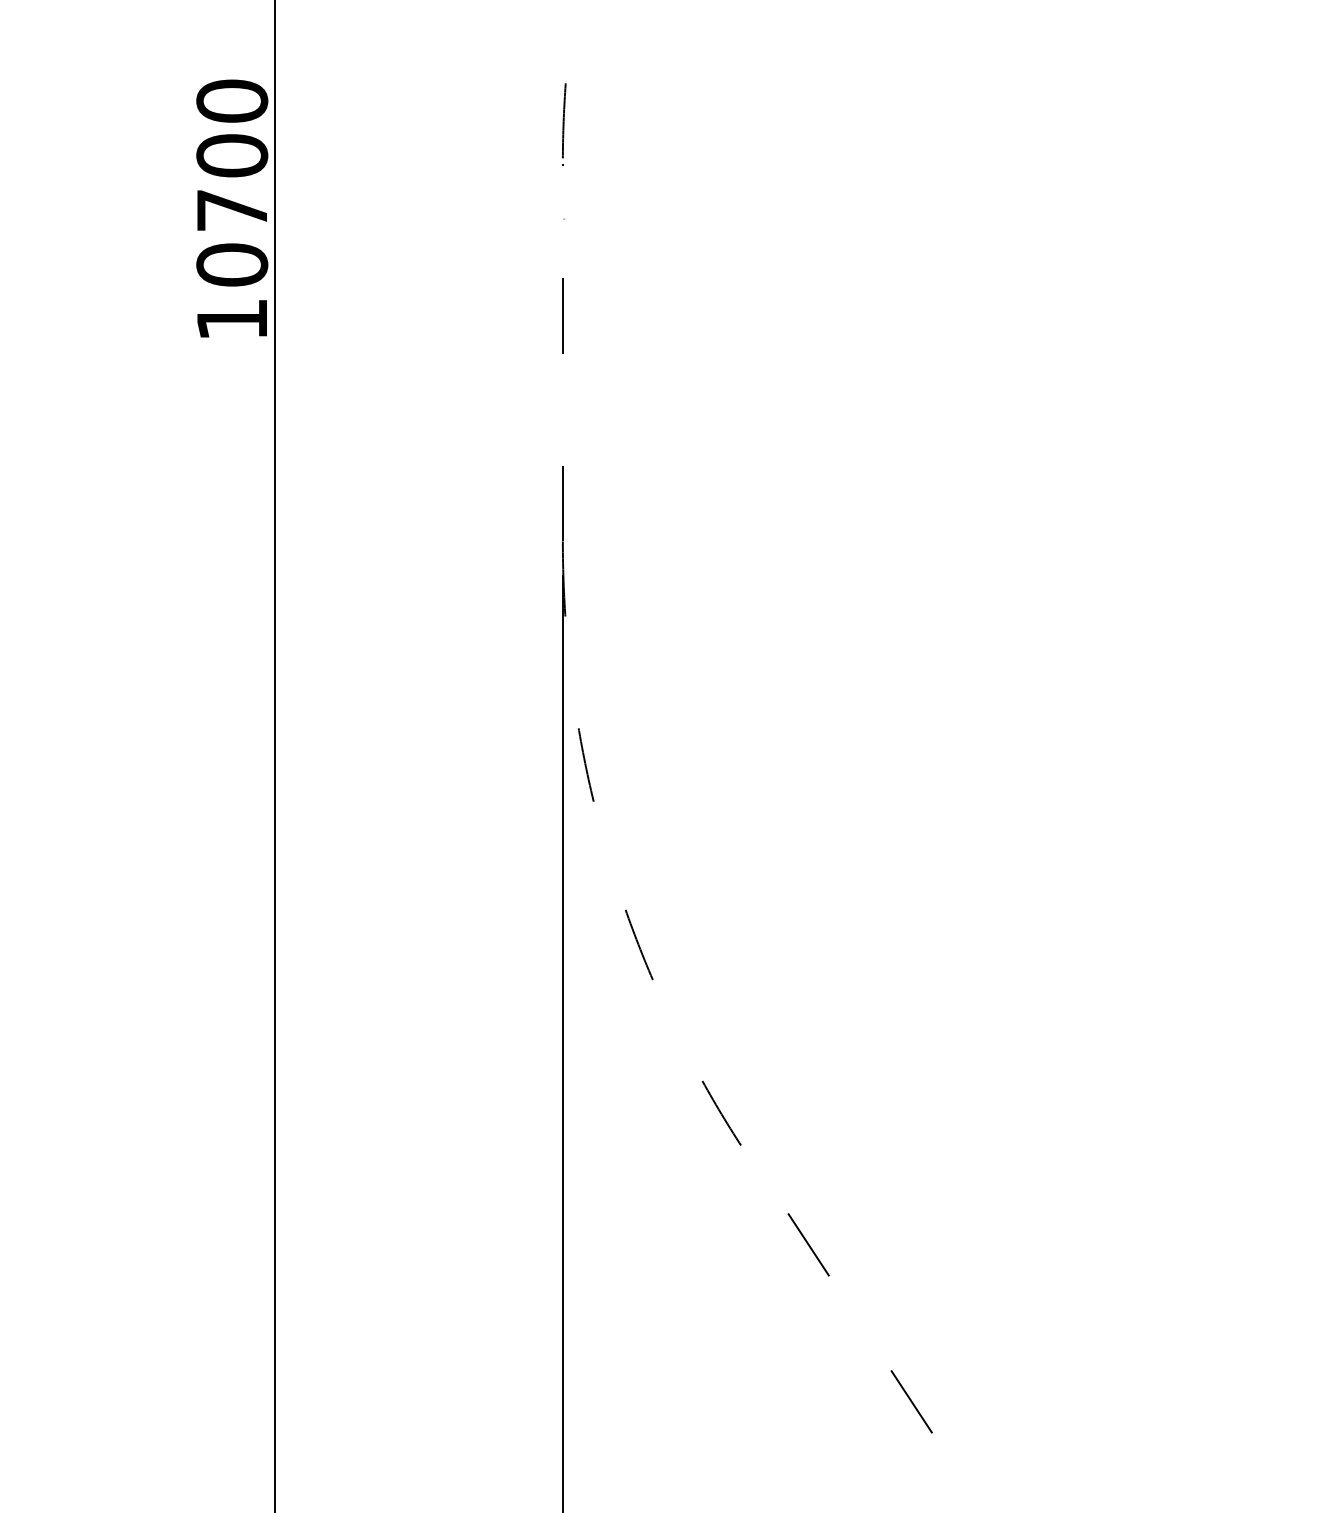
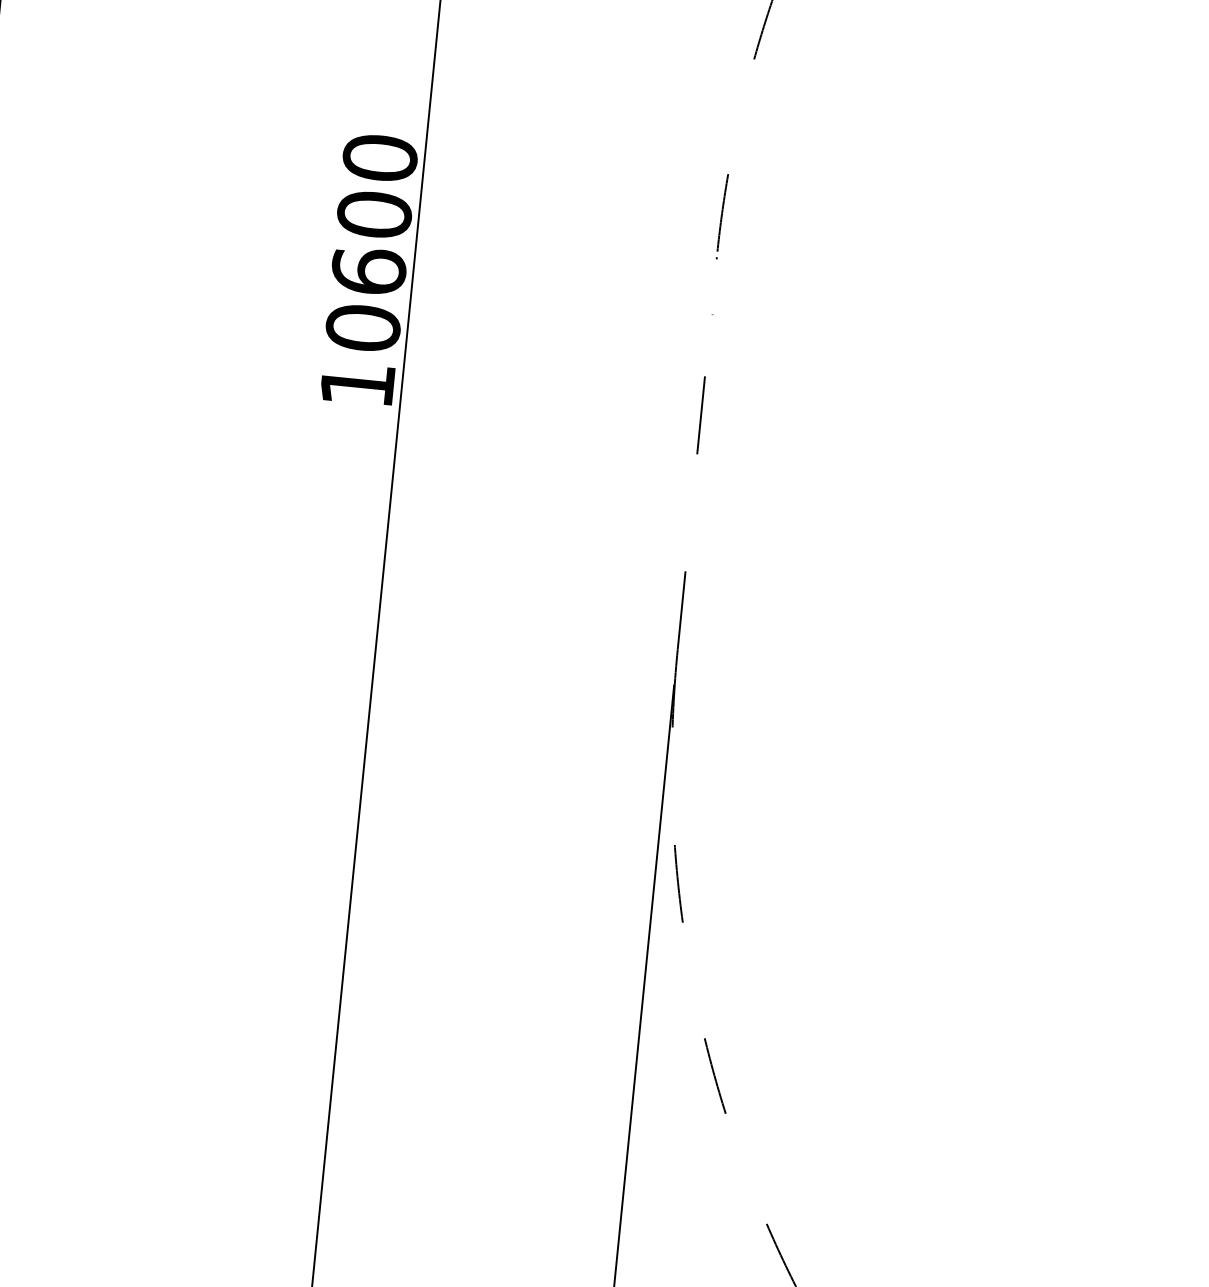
text: (232, 209) -> (369, 270), 10700 -> 10600

